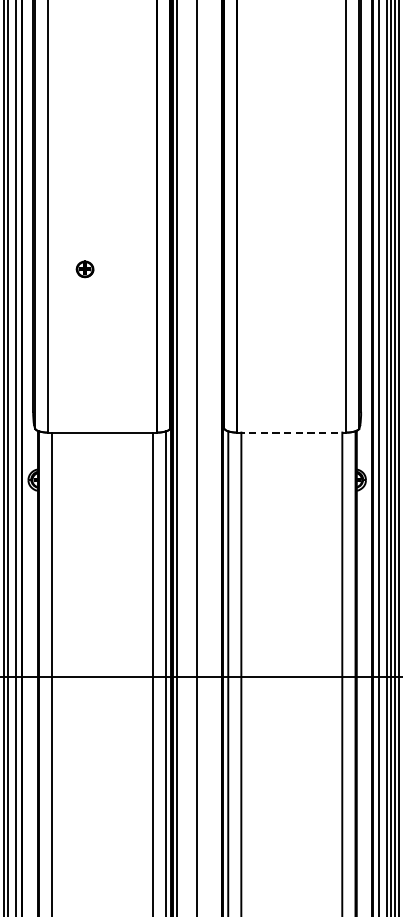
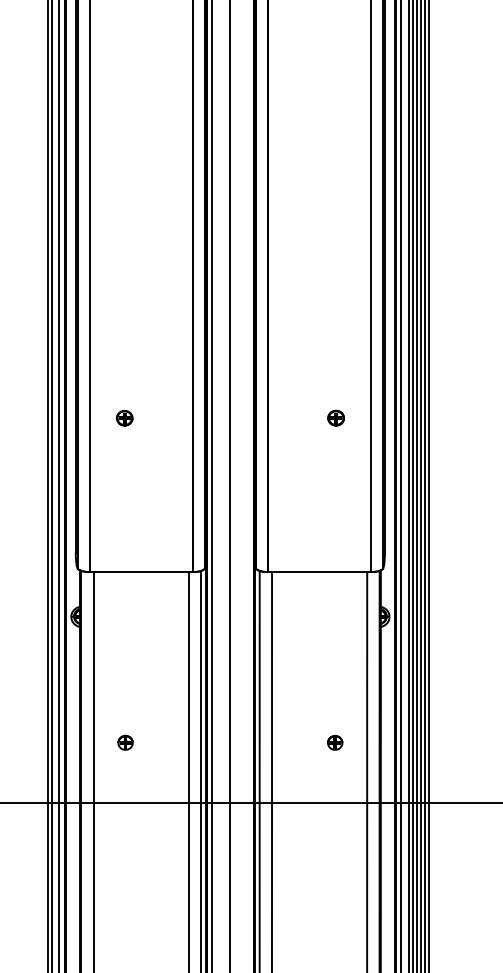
part: (308, 268) -> (335, 417), added
line: (292, 433) -> (320, 572), dashed -> solid
part: (85, 613) -> (125, 742), added
part: (308, 613) -> (335, 742), added

